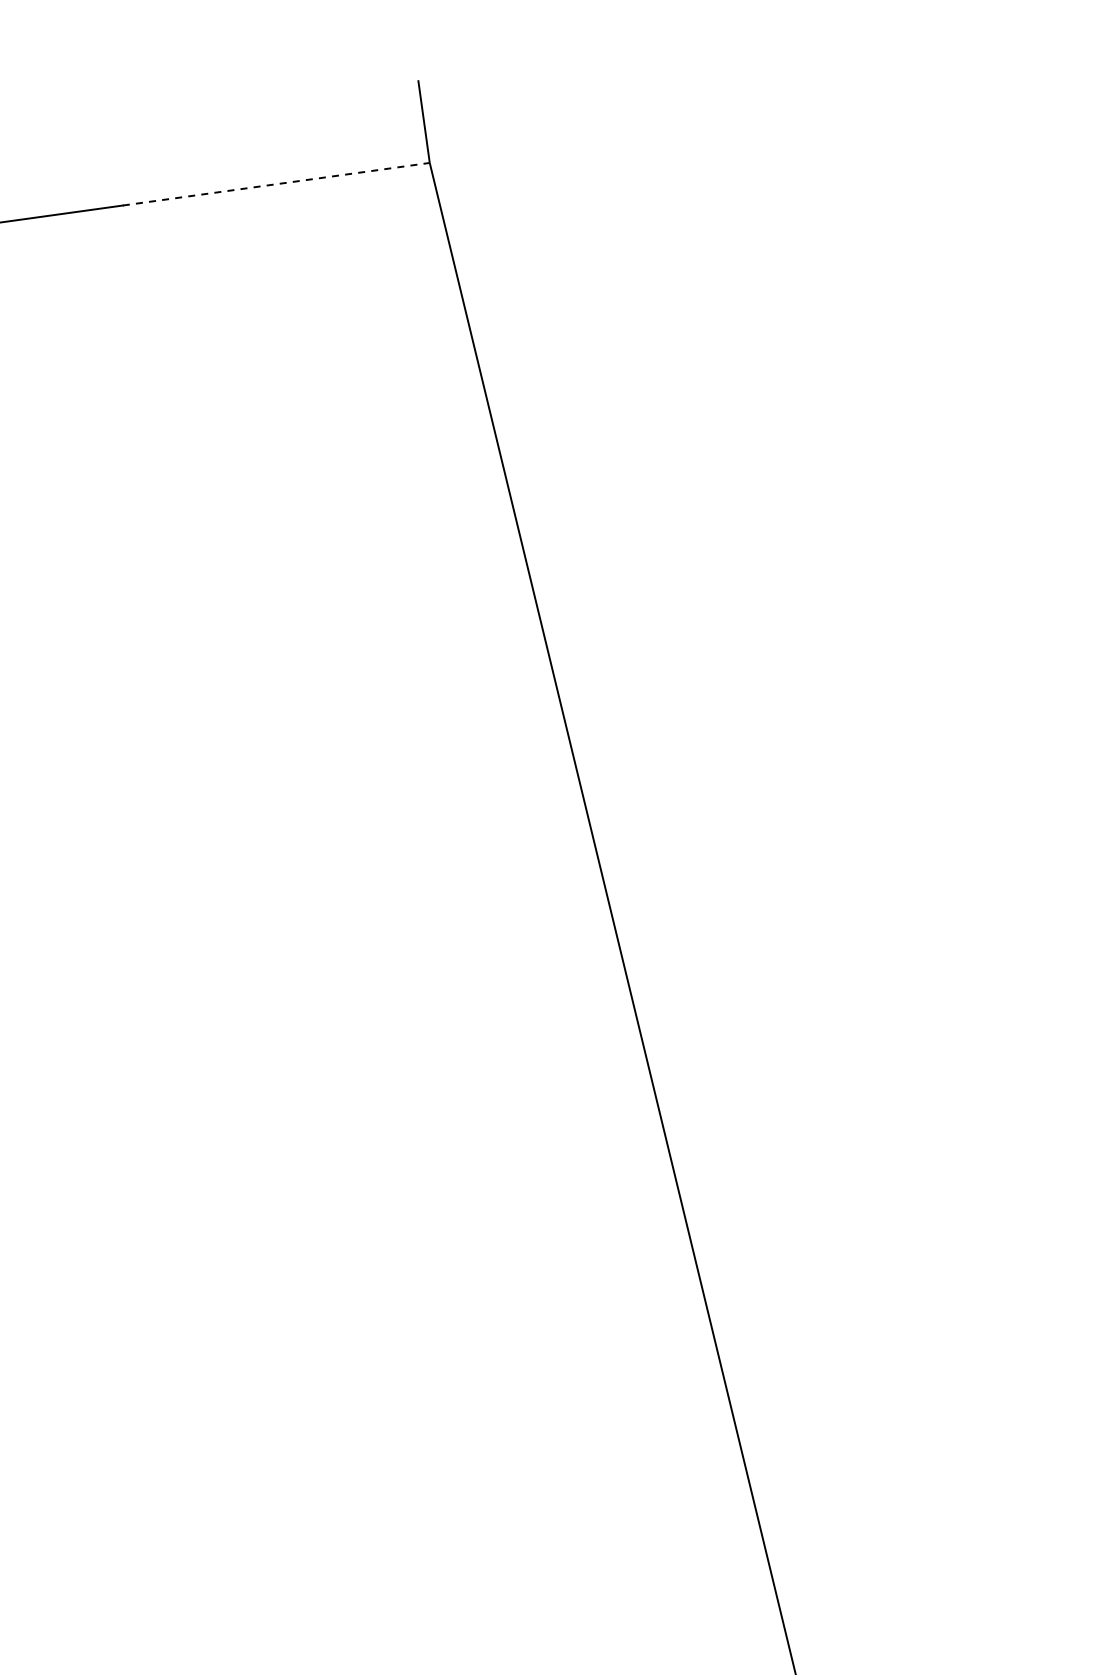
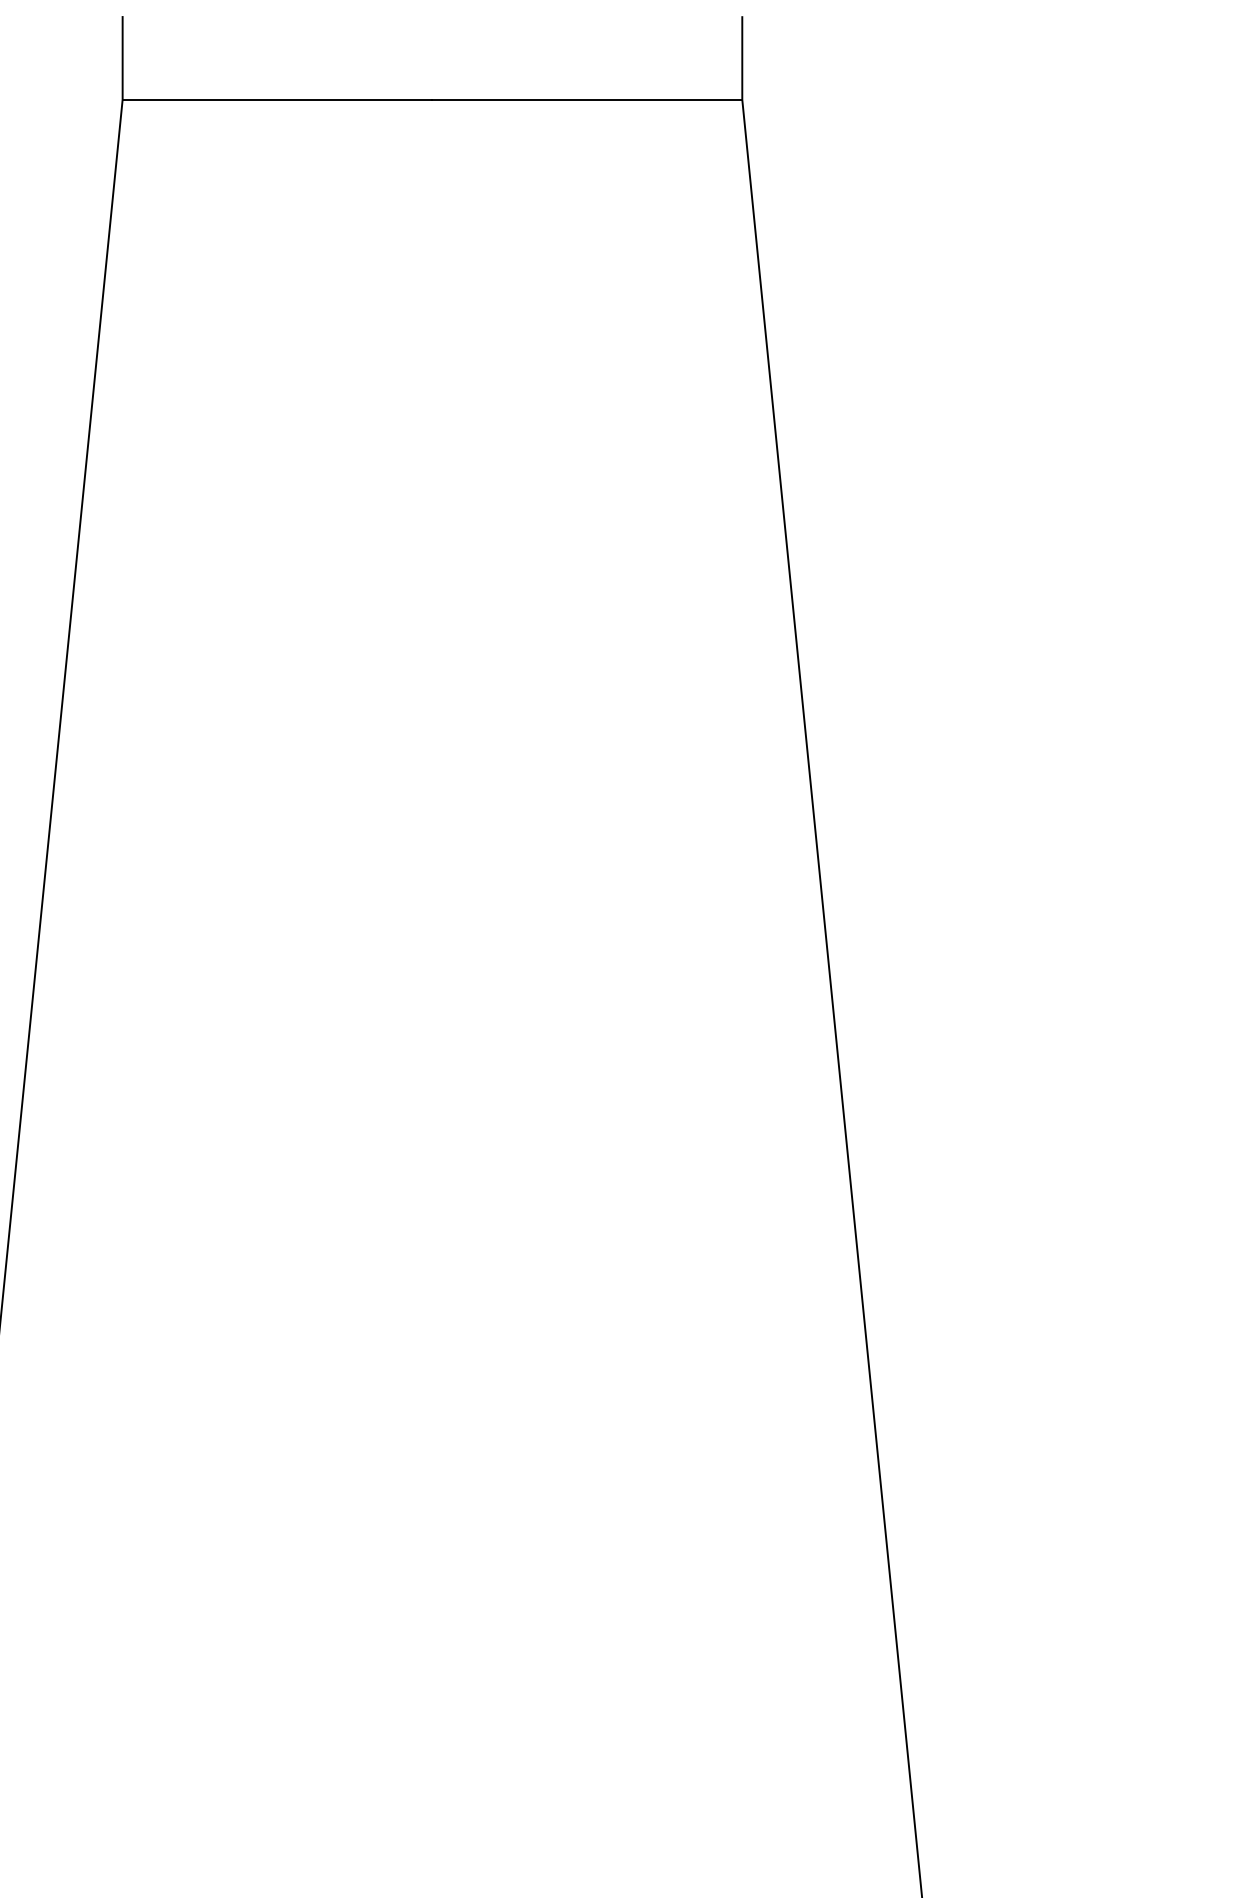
line: (276, 184) -> (587, 99), dashed -> solid

